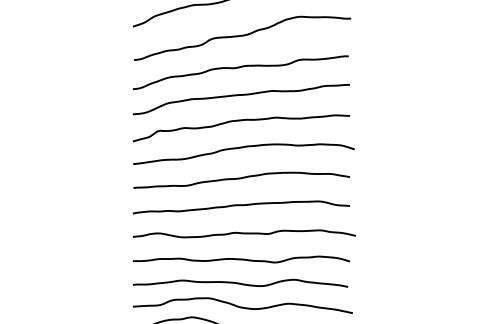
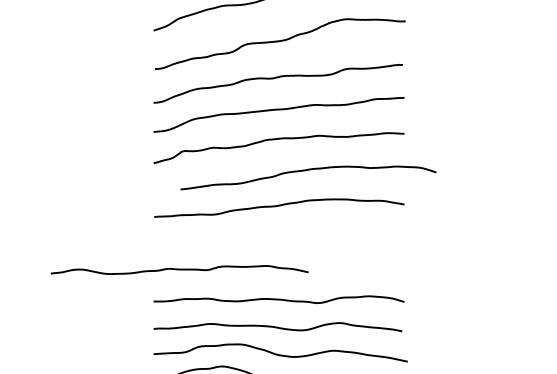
curve: (242, 148) -> (306, 171), moved
curve: (241, 206) -> (279, 238), removed
curve: (244, 233) -> (179, 269), moved

